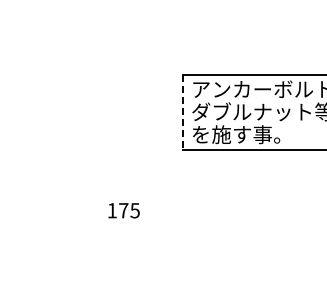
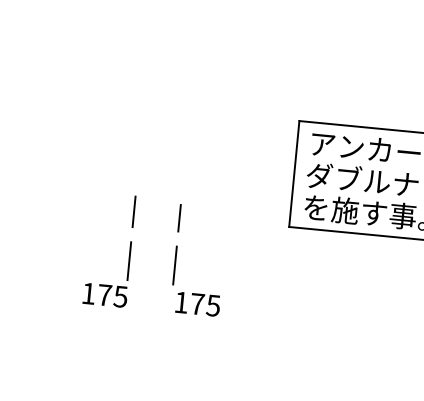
line: (183, 112) -> (294, 174), dashed -> solid
line: (104, 171) -> (175, 246), added
part: (72, 178) -> (129, 252), added

